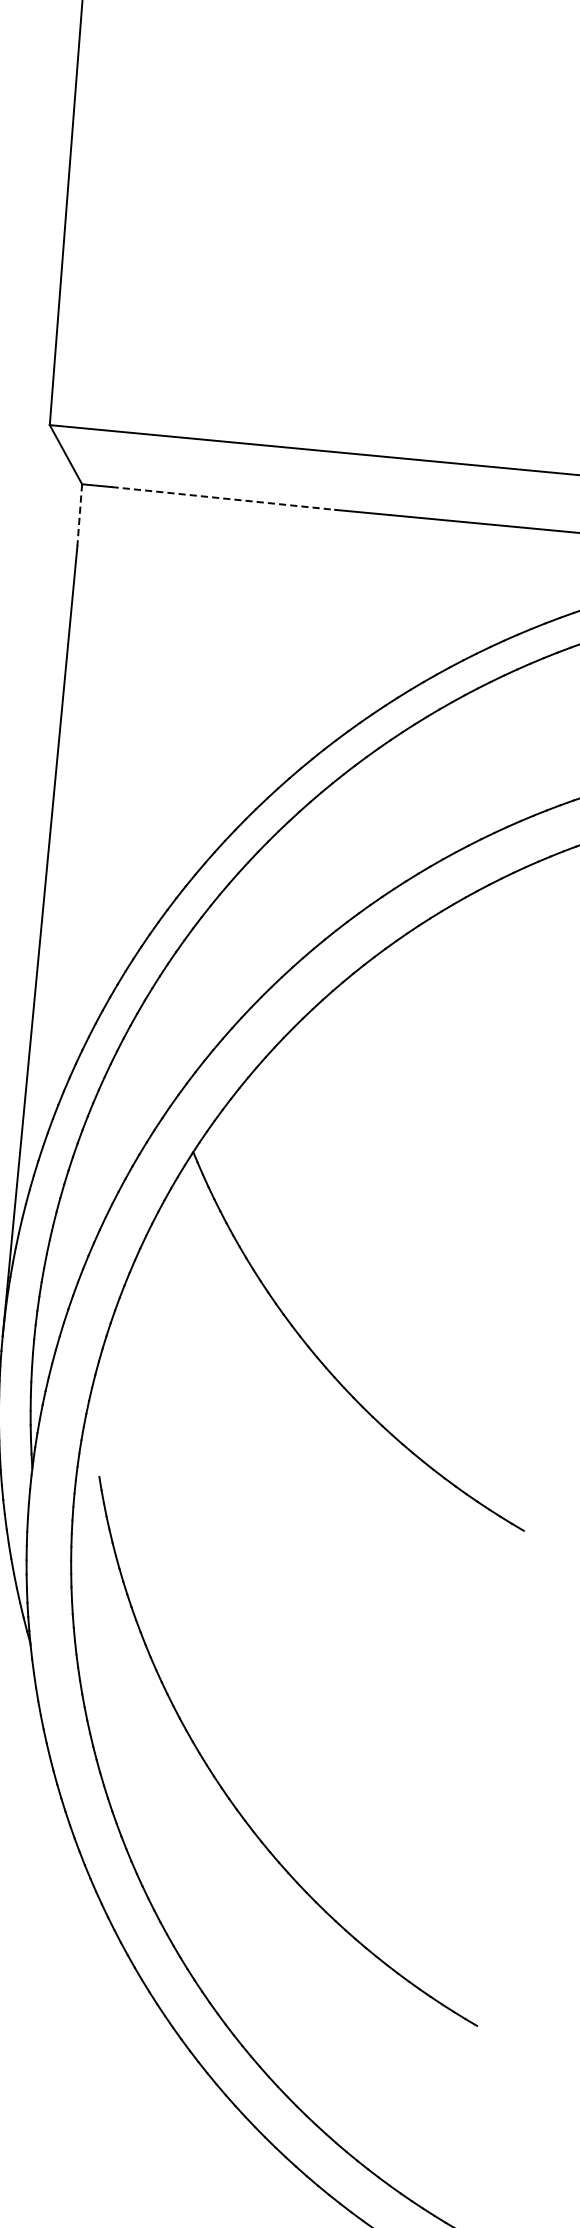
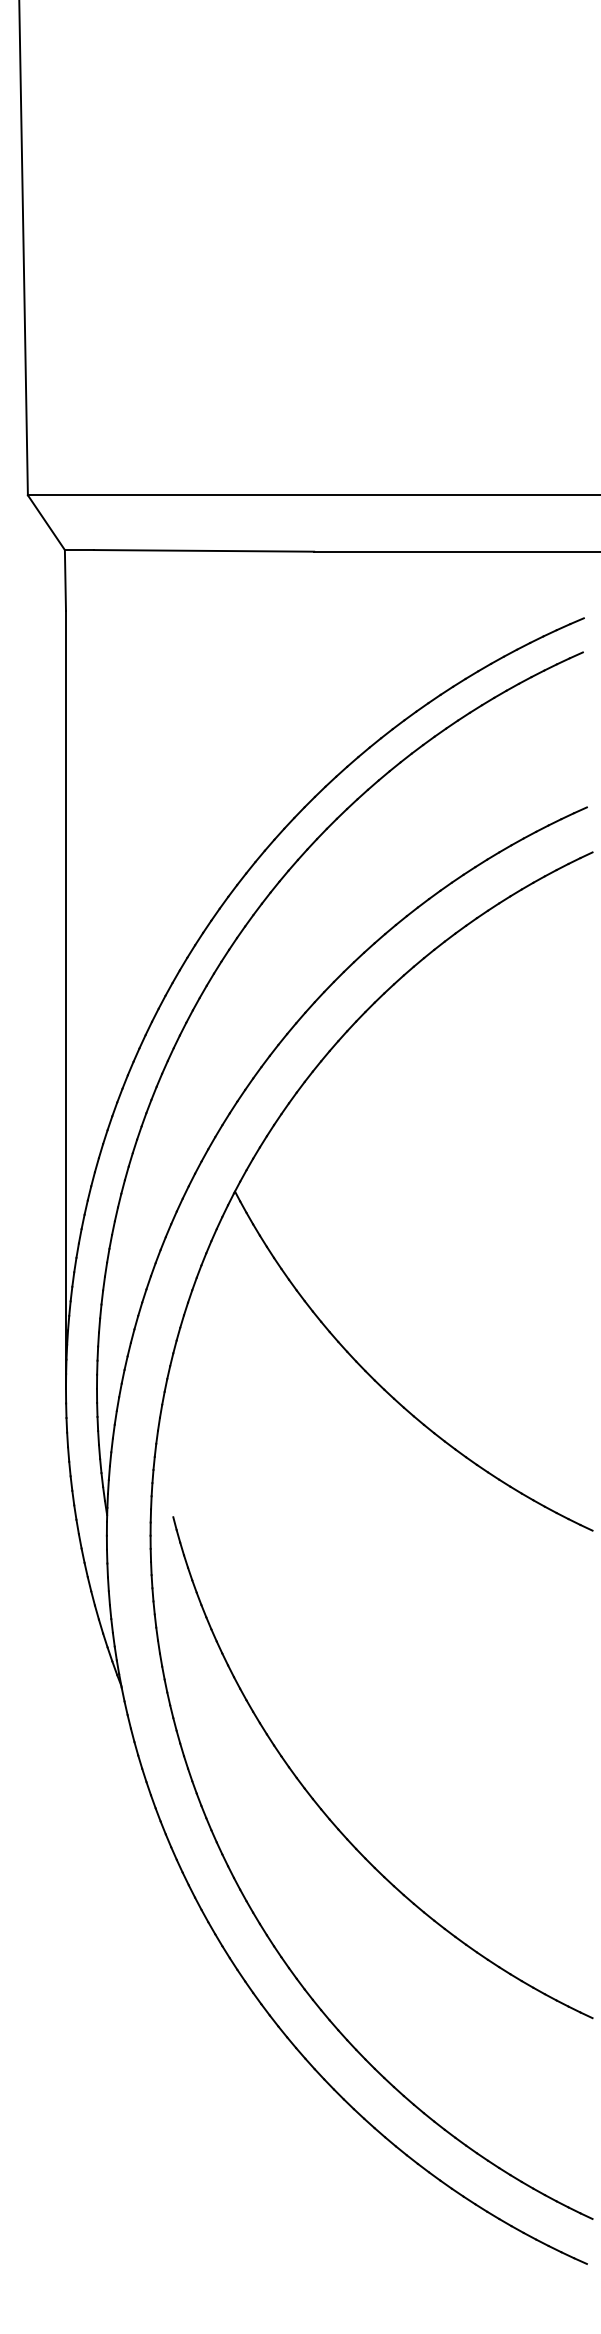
line: (223, 498) -> (204, 550), dashed -> solid
line: (79, 516) -> (65, 581), dashed -> solid

